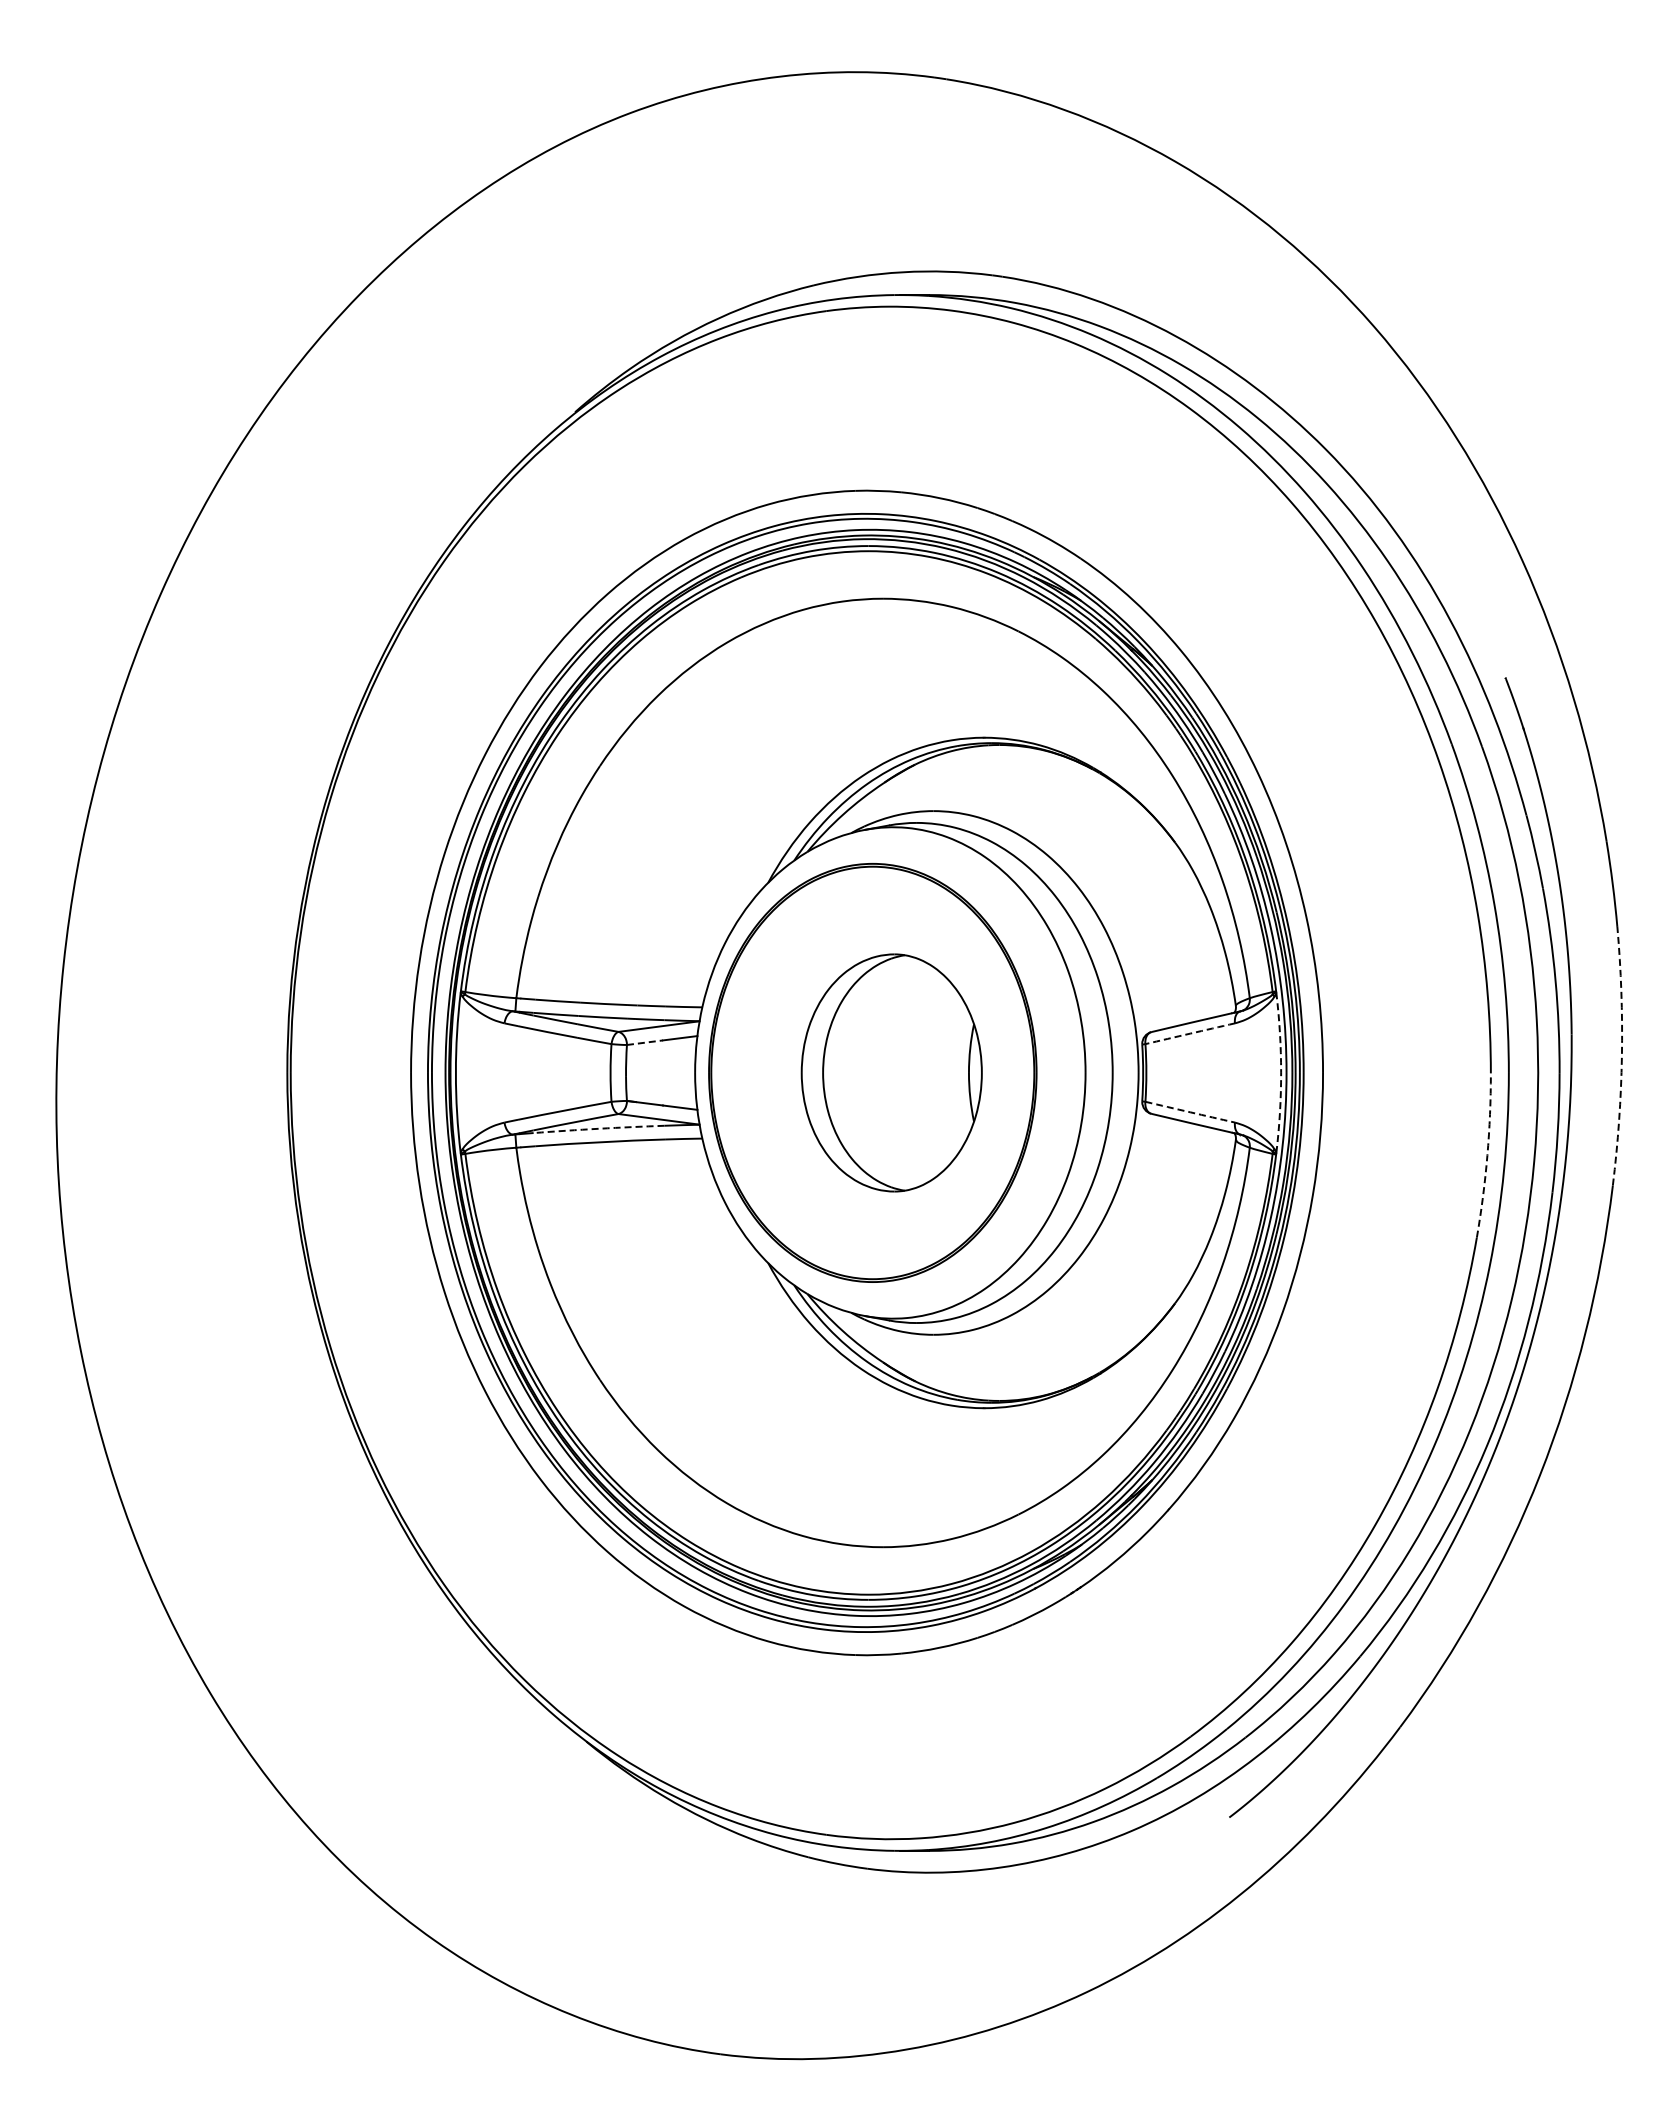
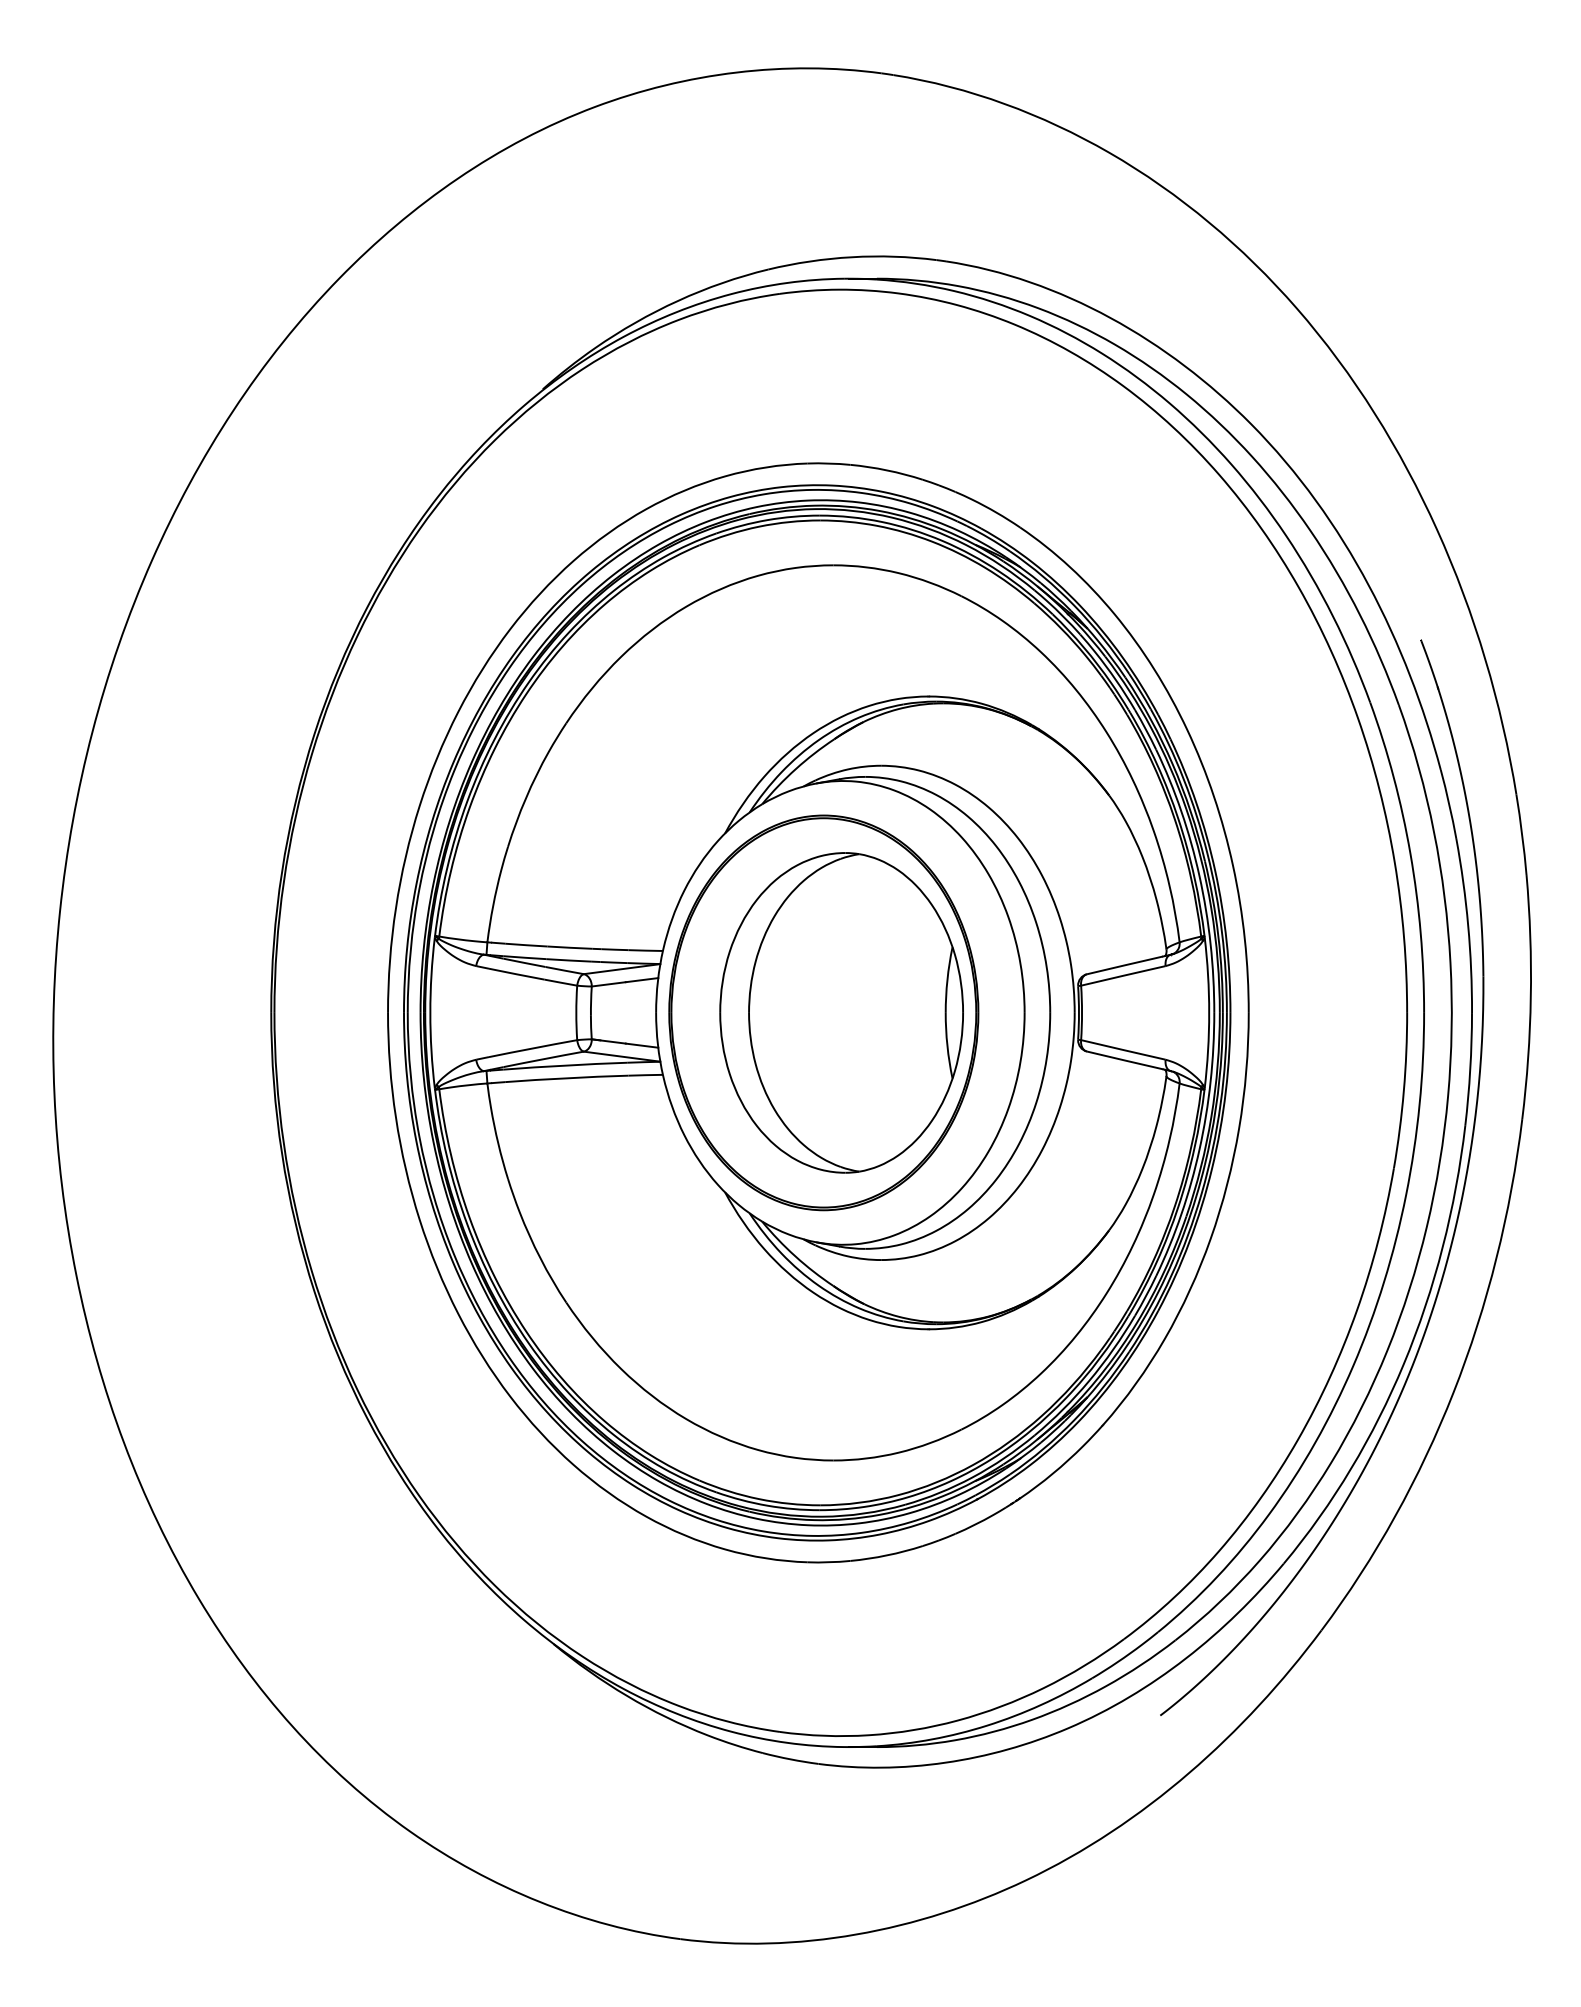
arc: (1190, 1033) -> (1123, 975), dashed -> solid
line: (645, 1042) -> (609, 984), dashed -> solid
arc: (1621, 1056) -> (1530, 997), dashed -> solid
part: (891, 1072) -> (841, 1012), size x1.43
arc: (1281, 1072) -> (1209, 1012), dashed -> solid
arc: (1190, 1112) -> (1123, 1050), dashed -> solid
arc: (599, 1128) -> (565, 1065), dashed -> solid
arc: (1487, 1155) -> (1403, 1090), dashed -> solid

